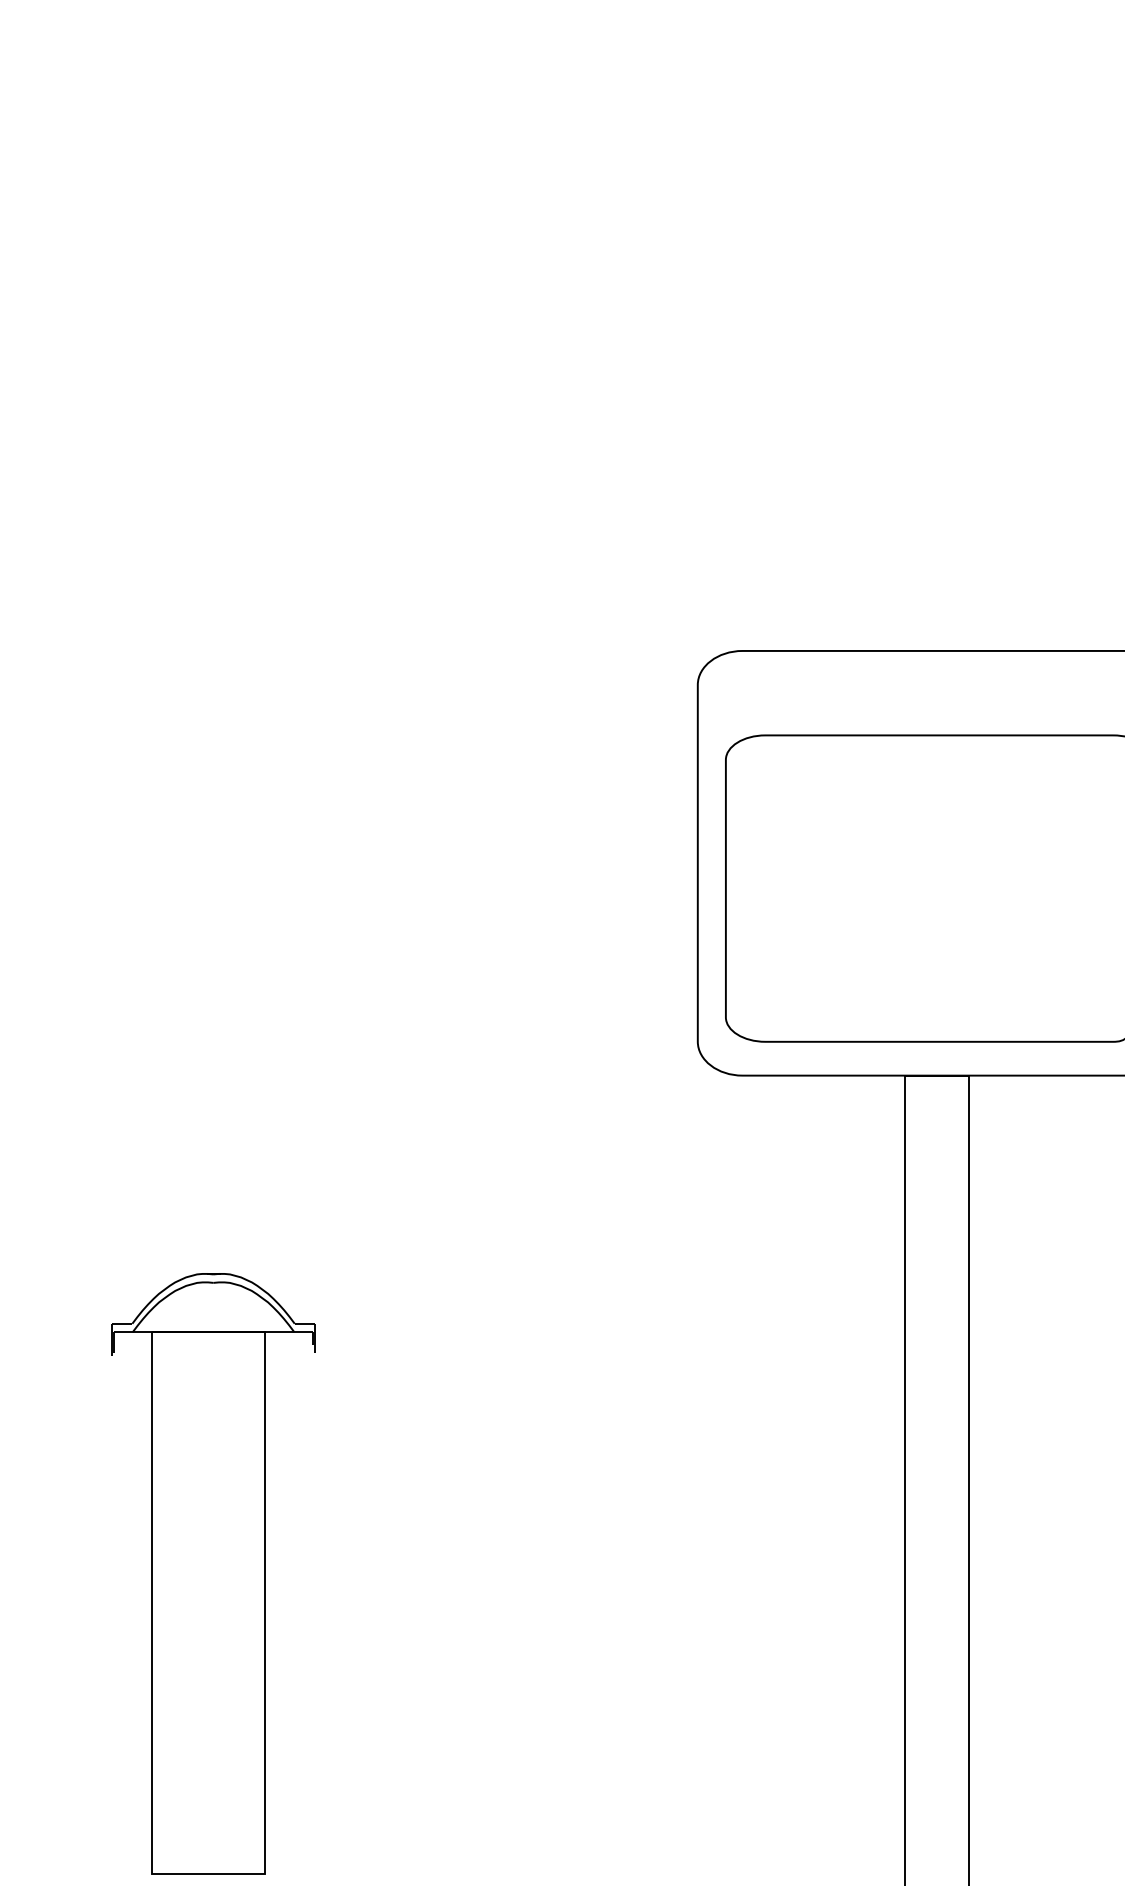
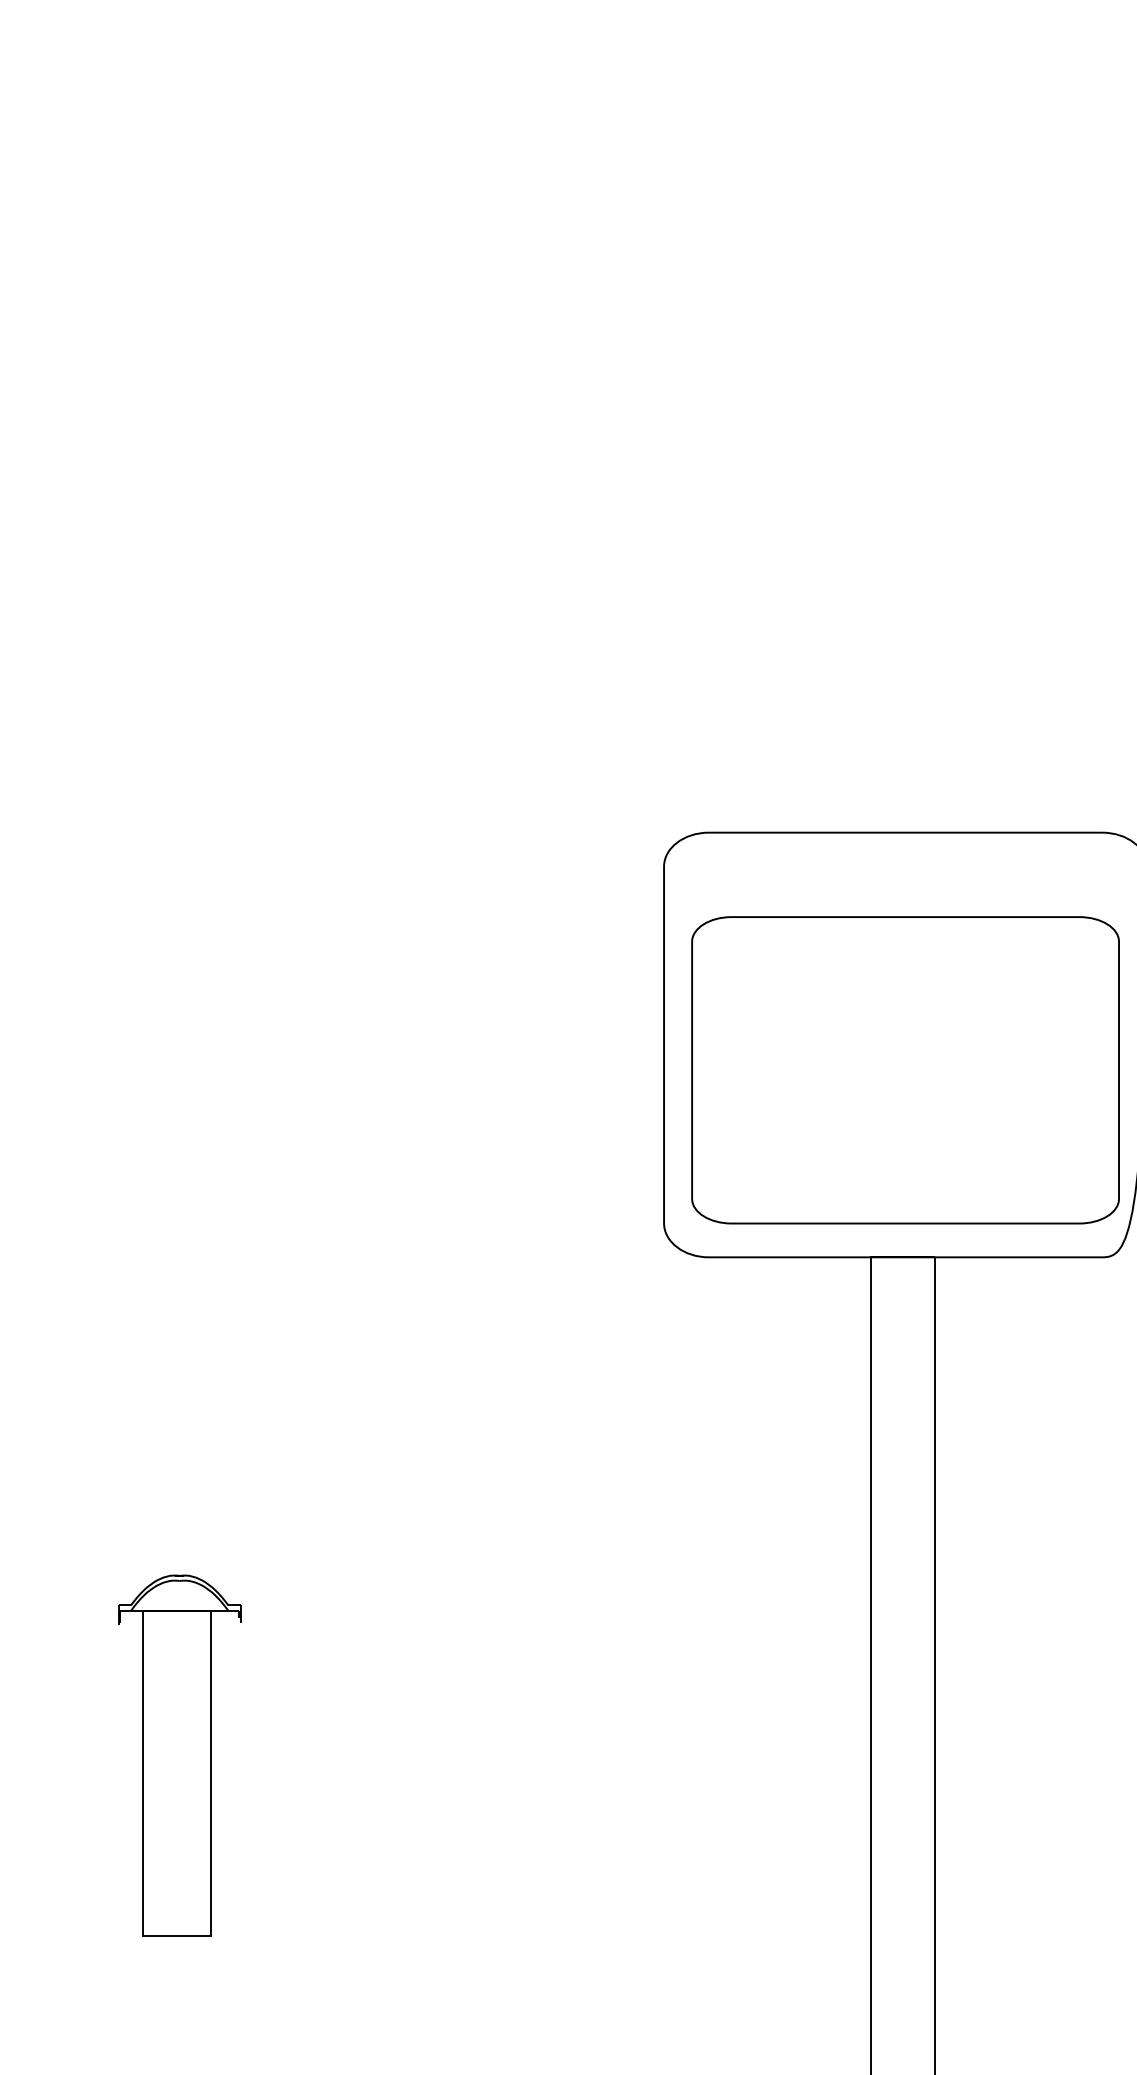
part: (213, 1573) -> (179, 1755), size x0.6

